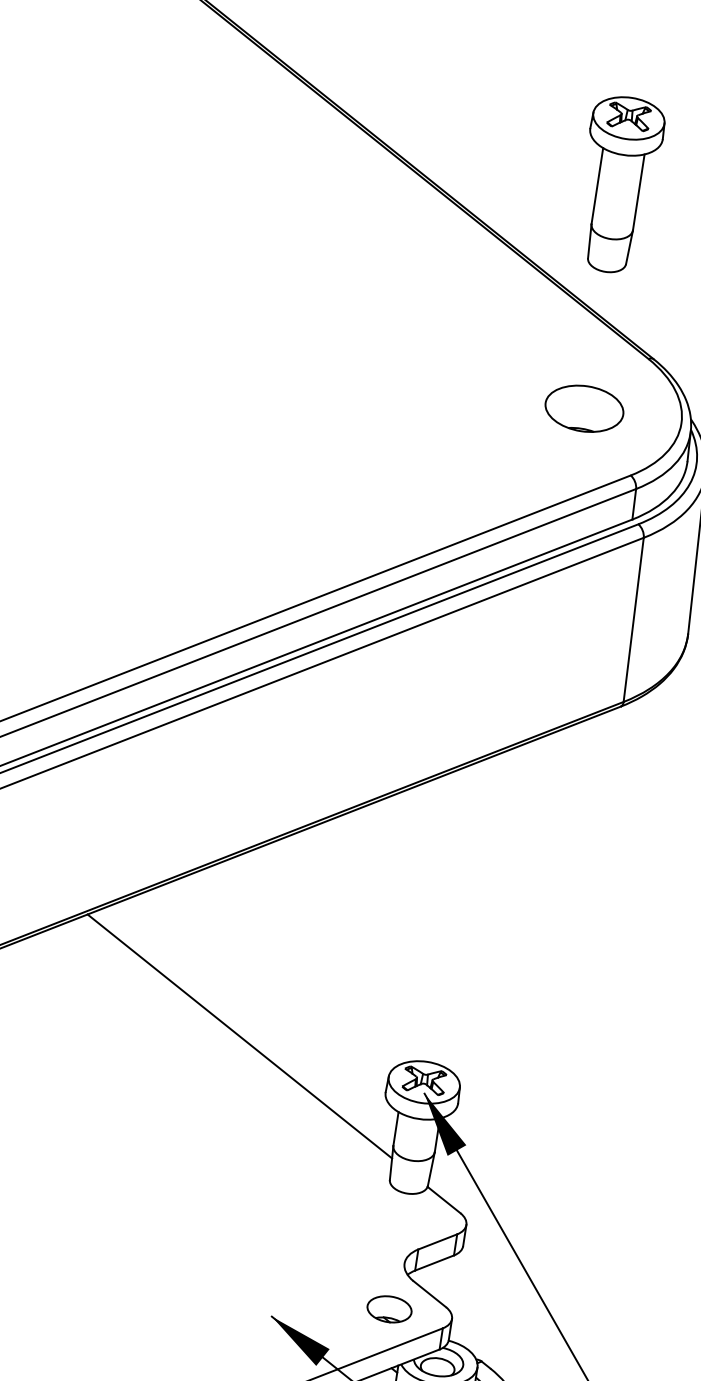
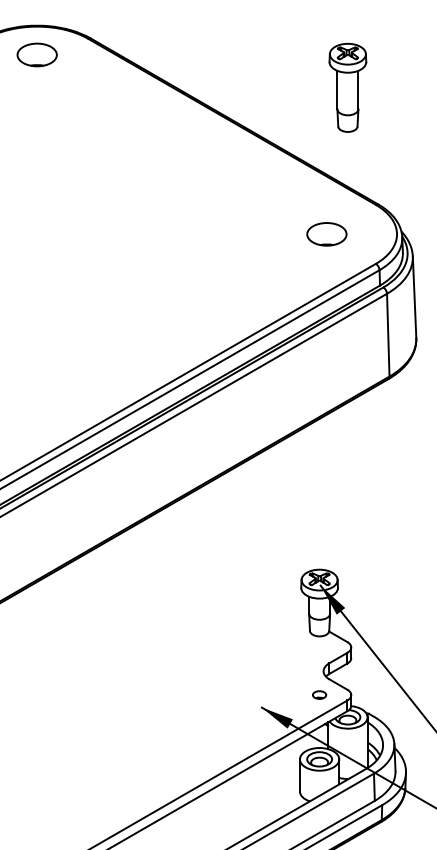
part: (618, 184) -> (347, 87), moved
part: (583, 408) -> (326, 234), moved
line: (239, 1036) -> (224, 571), removed
part: (389, 1308) -> (319, 694), size x0.6

